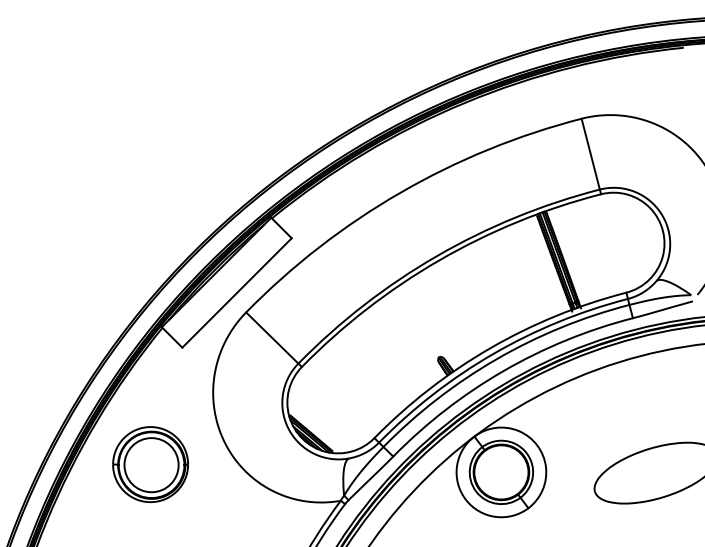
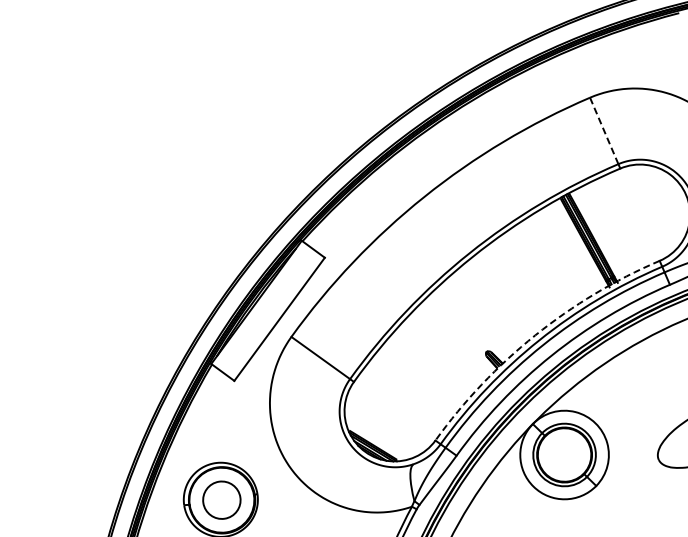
line: (590, 154) -> (604, 131), solid -> dashed
arc: (490, 348) -> (535, 335), solid -> dashed
circle: (151, 465) -> (221, 500), size x0.7

